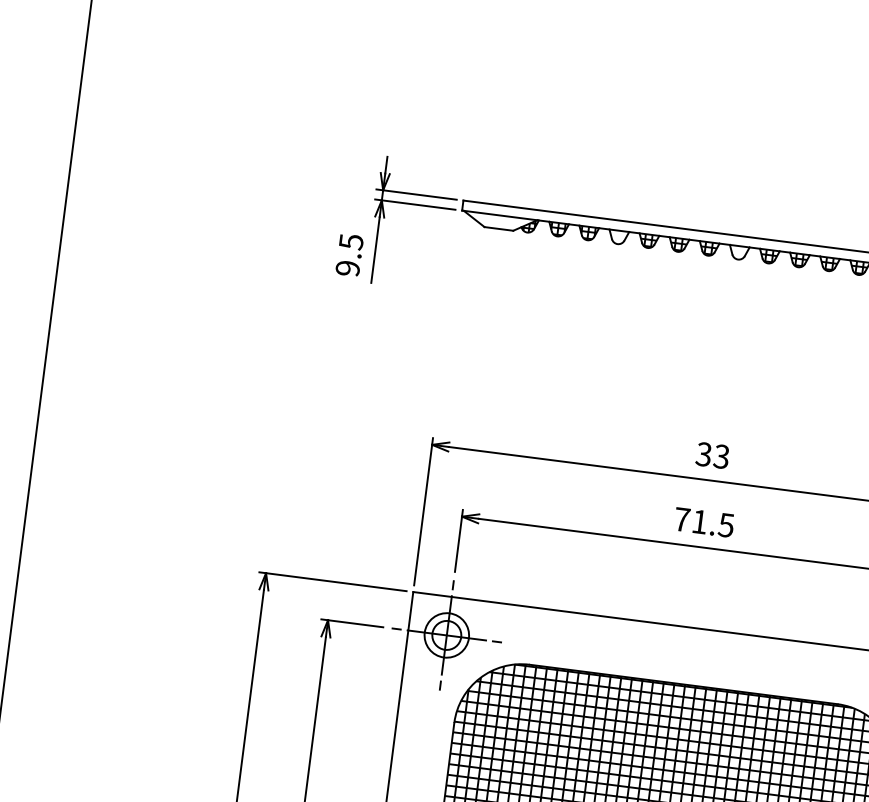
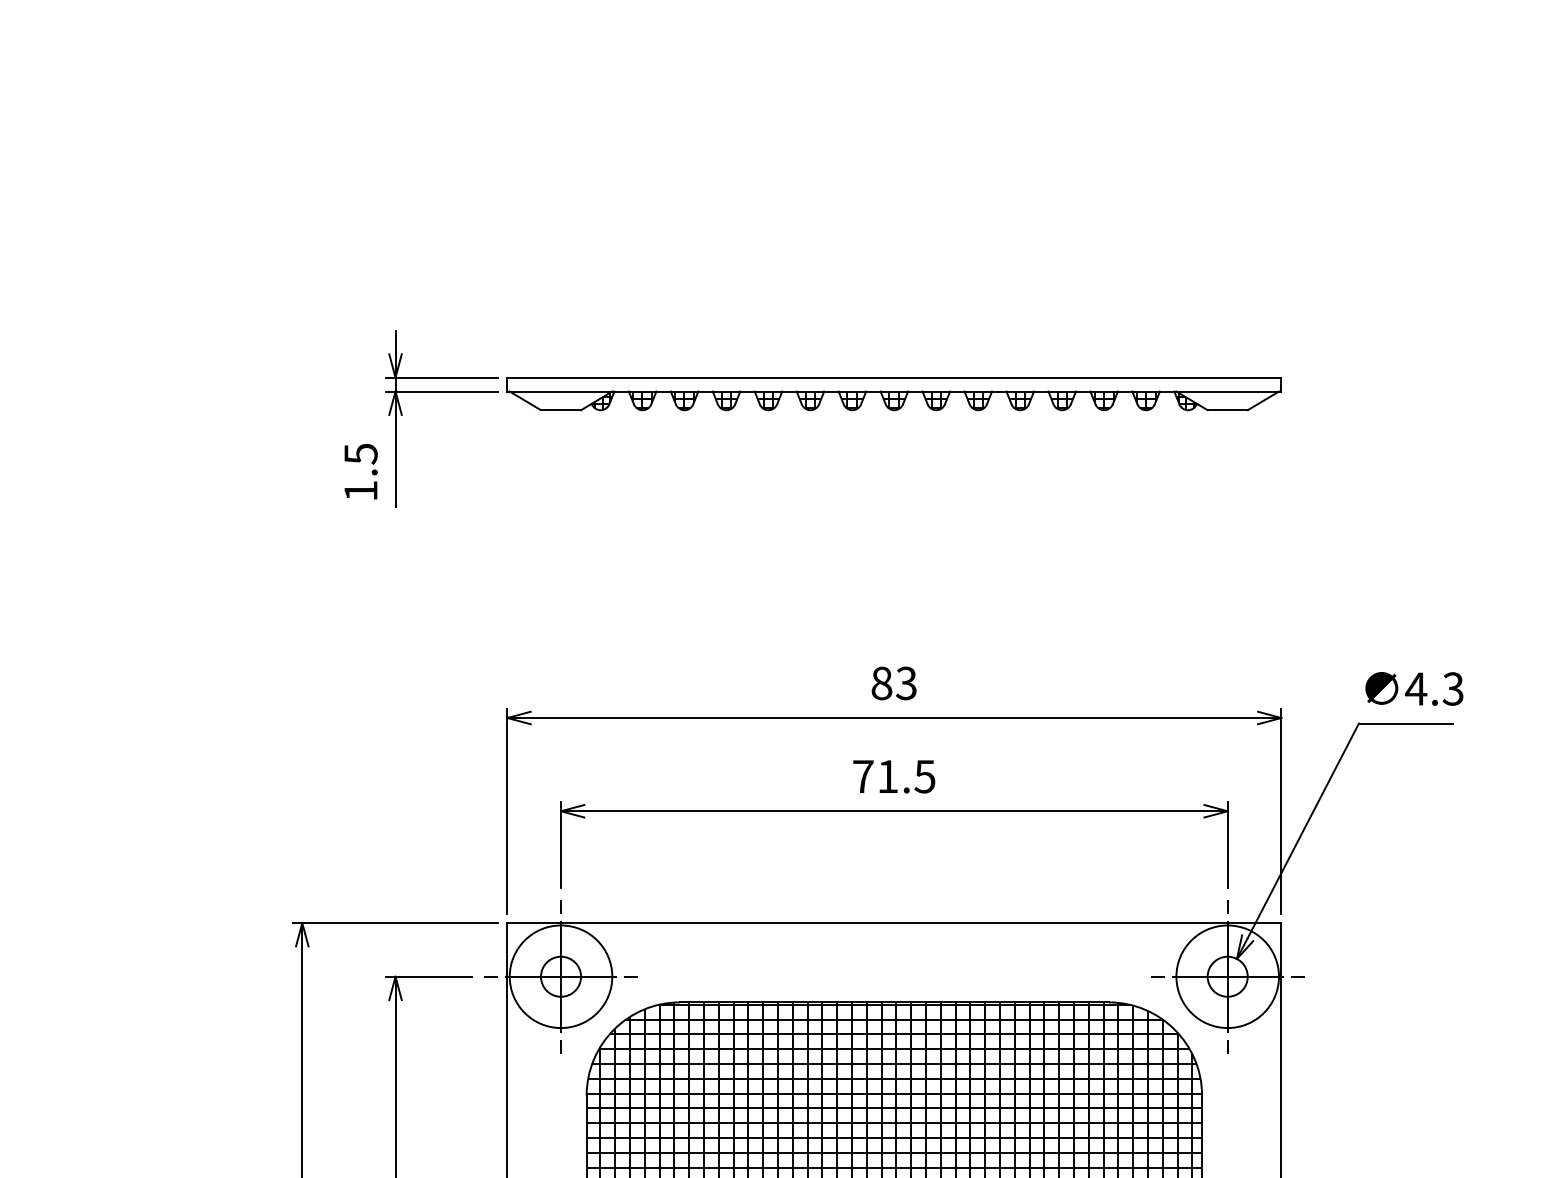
hatch: (619, 237) -> (727, 400), added
hatch: (739, 252) -> (895, 400), added
text: (347, 268) -> (360, 491), 9.5 -> 1.5
text: (703, 454) -> (881, 683), 33 -> 83
circle: (446, 635) -> (560, 976), size x1.67

